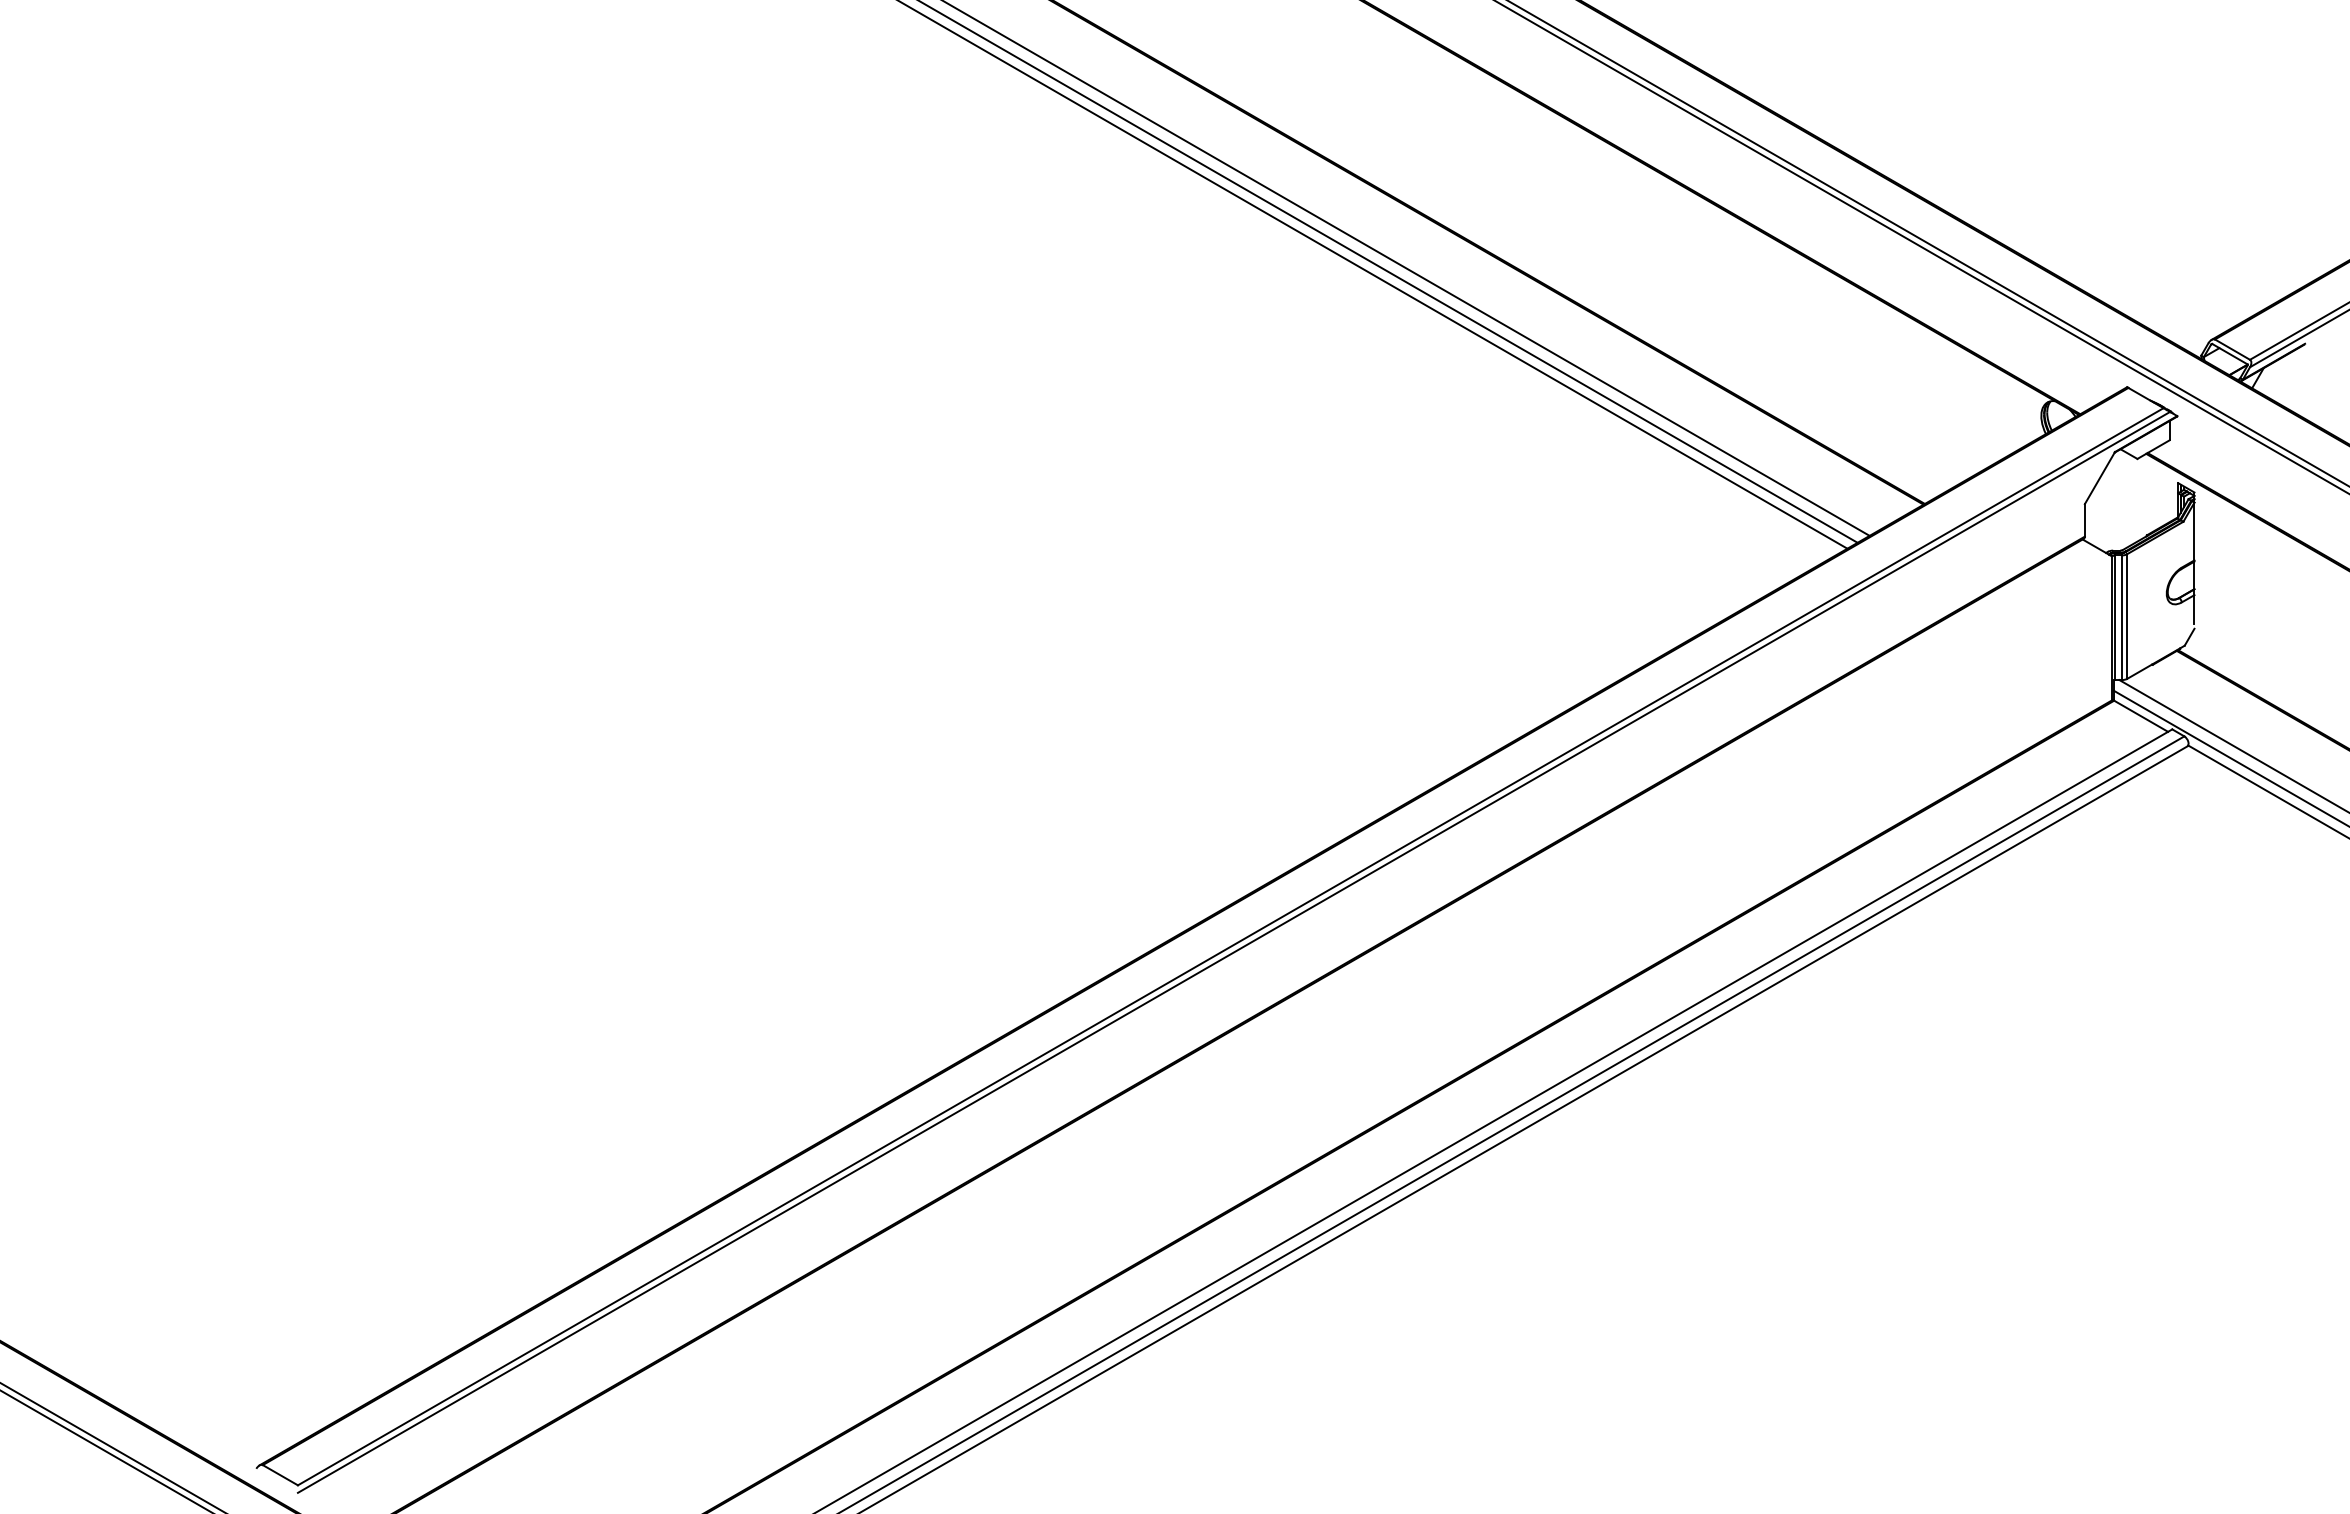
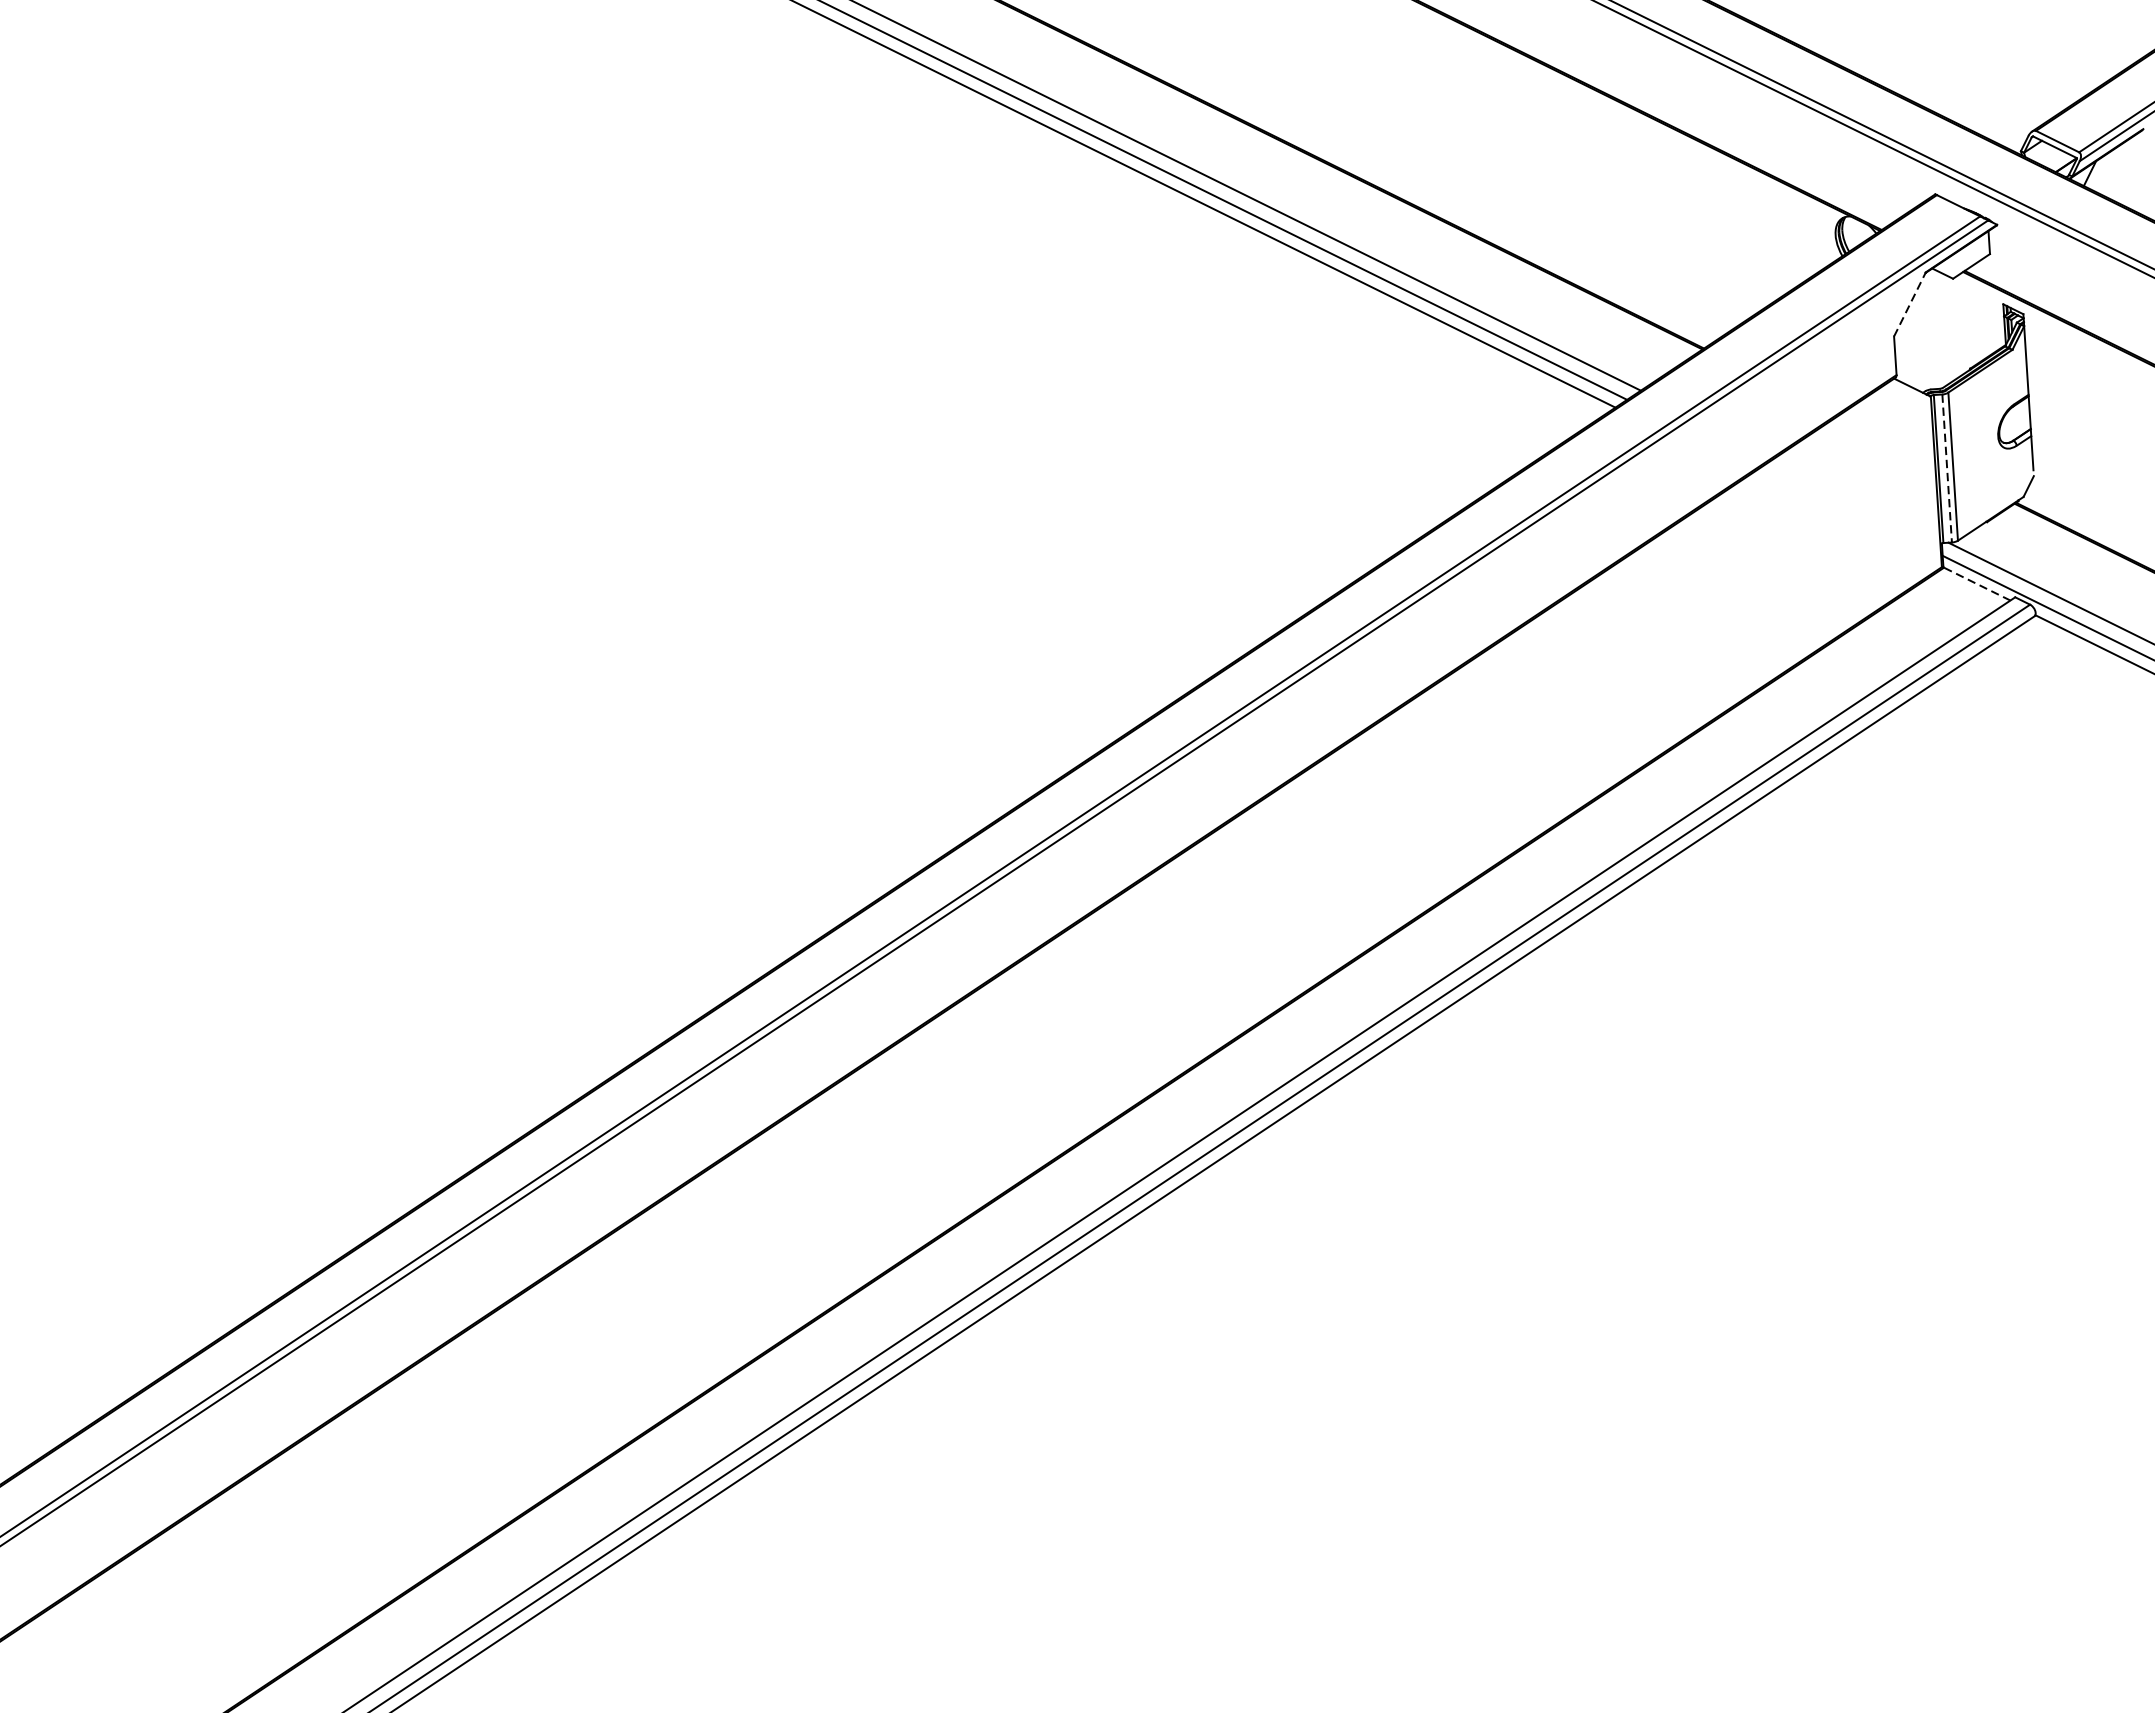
line: (2100, 477) -> (1910, 303), solid -> dashed
line: (2122, 618) -> (1947, 469), solid -> dashed
line: (2140, 716) -> (1976, 584), solid -> dashed

